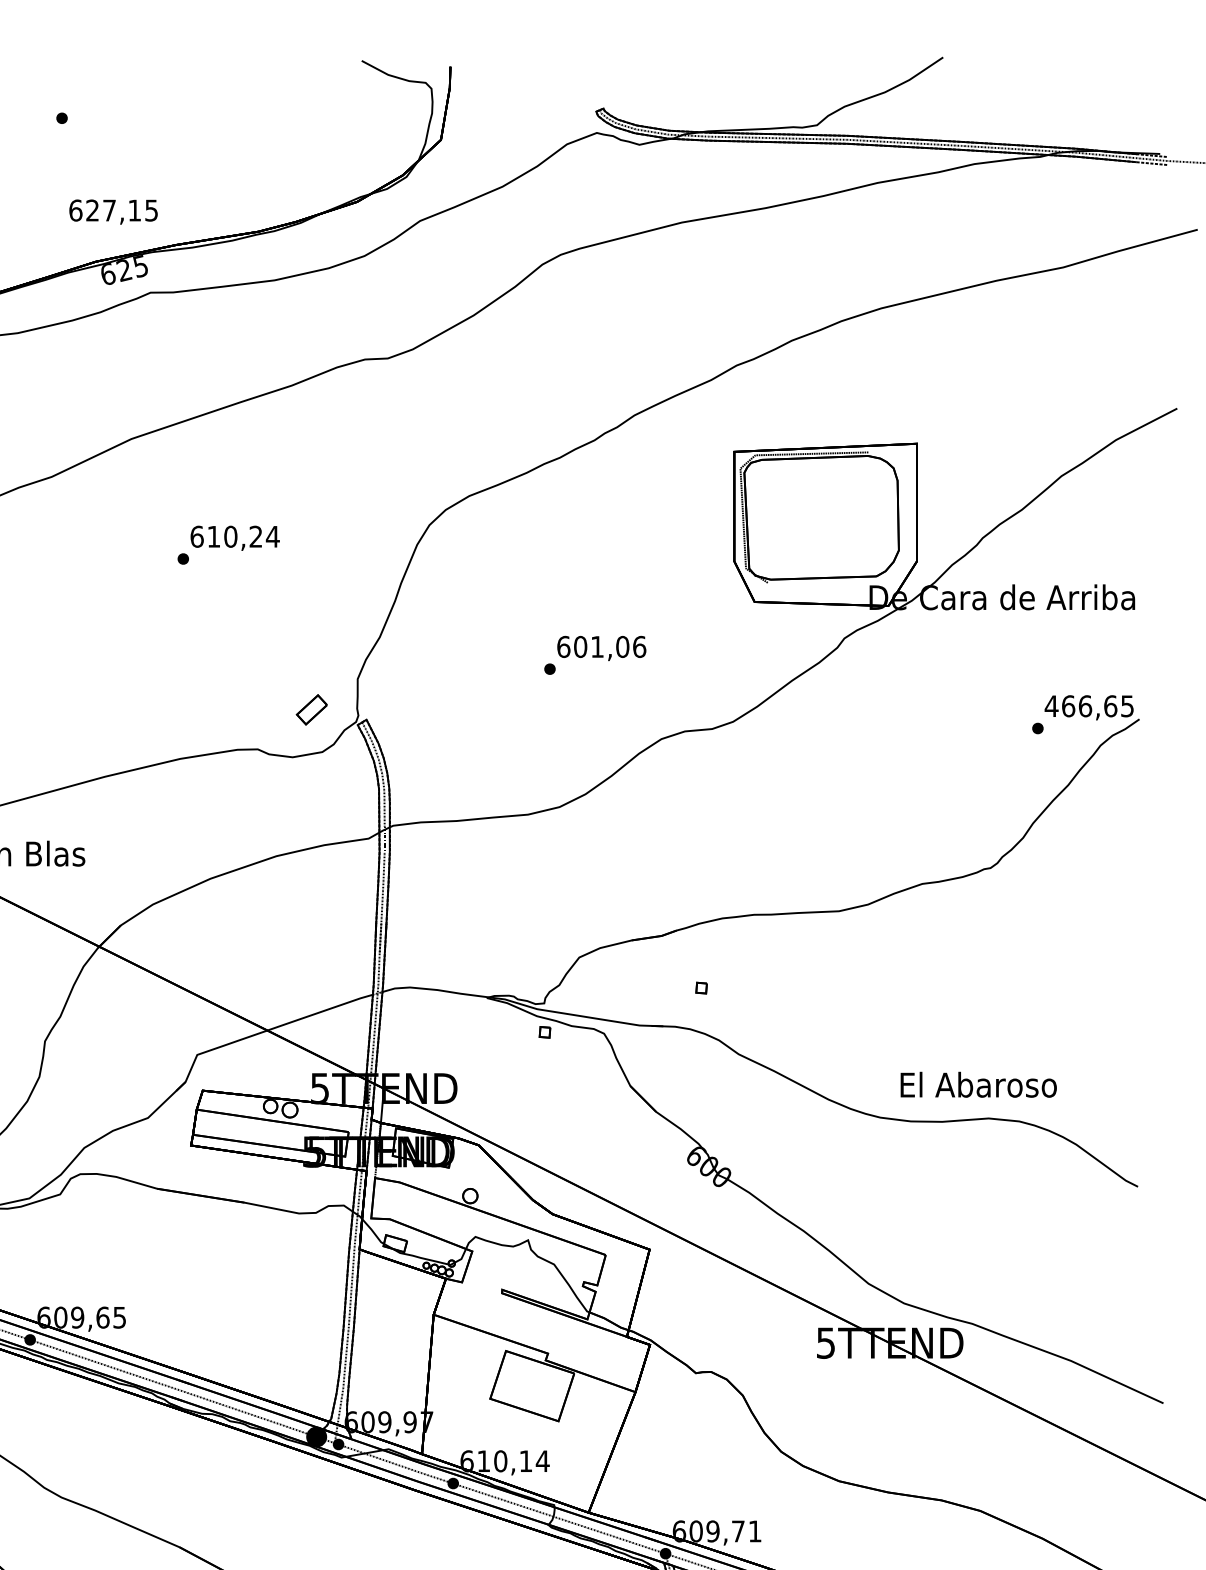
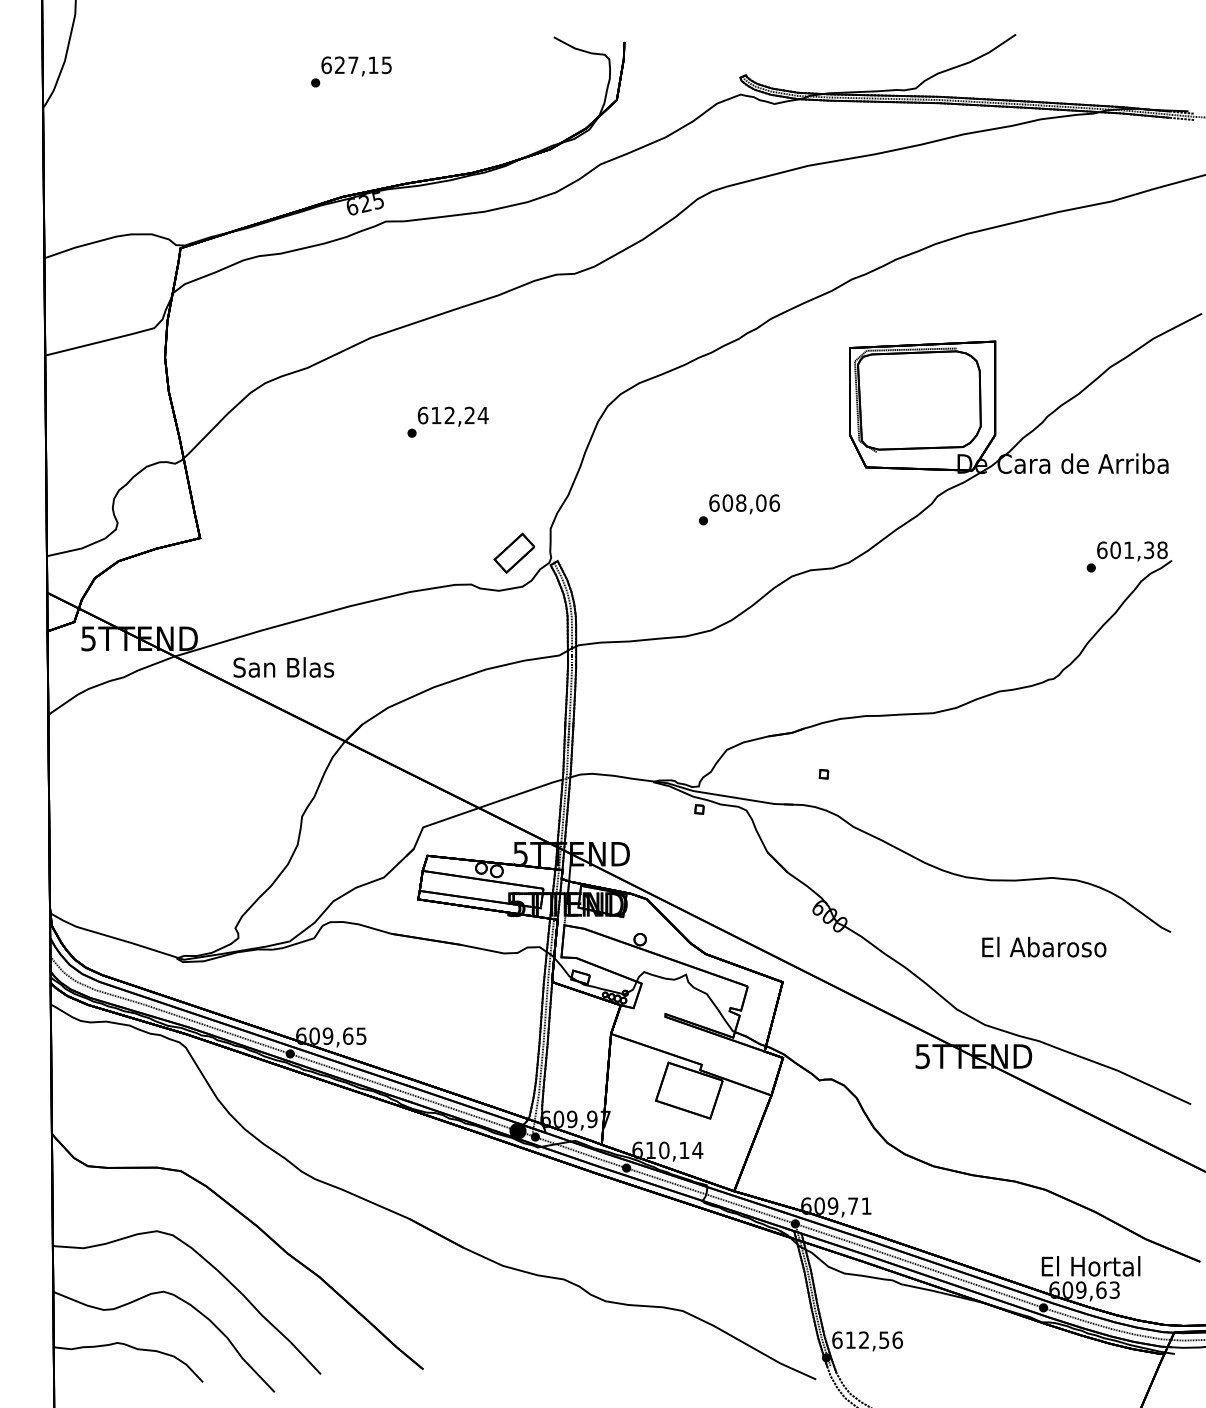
text: (113, 212) -> (356, 66), moved
text: (230, 536) -> (449, 415), 610,24 -> 612,24
text: (597, 646) -> (741, 502), 601,06 -> 608,06
text: (1088, 706) -> (1131, 550), 466,65 -> 601,38
part: (310, 709) -> (513, 552), size x1.67
text: (979, 1083) -> (1044, 946), moved

